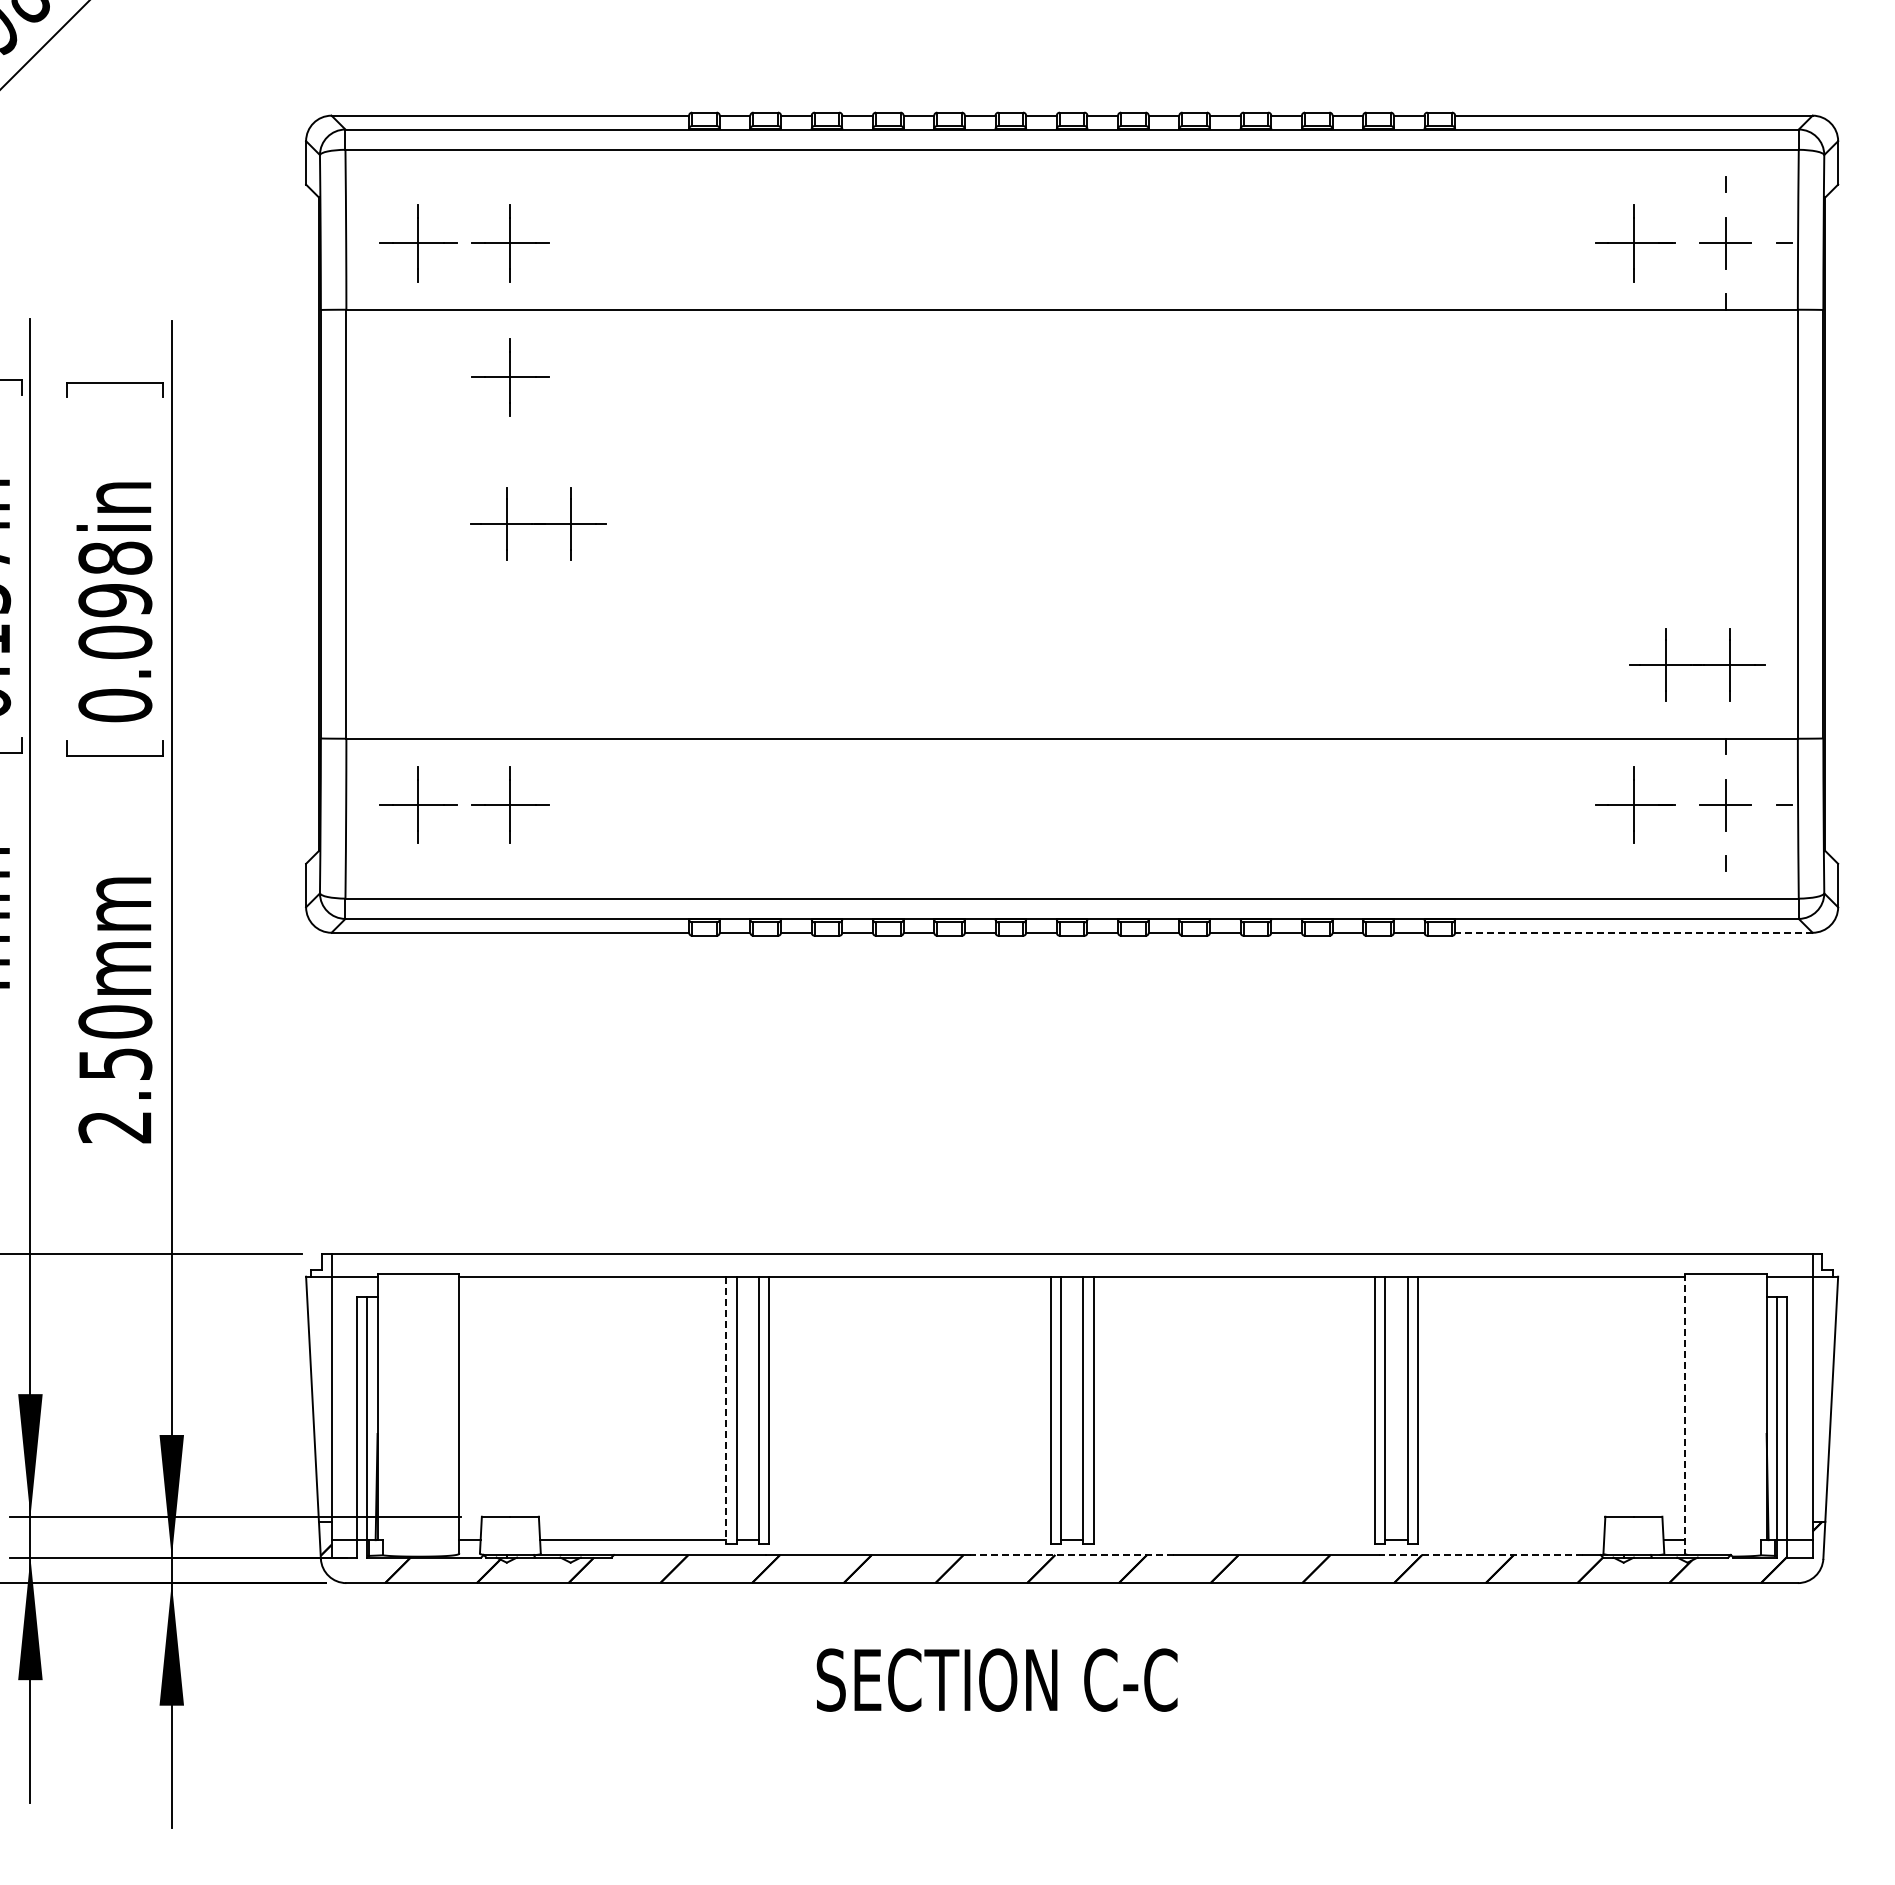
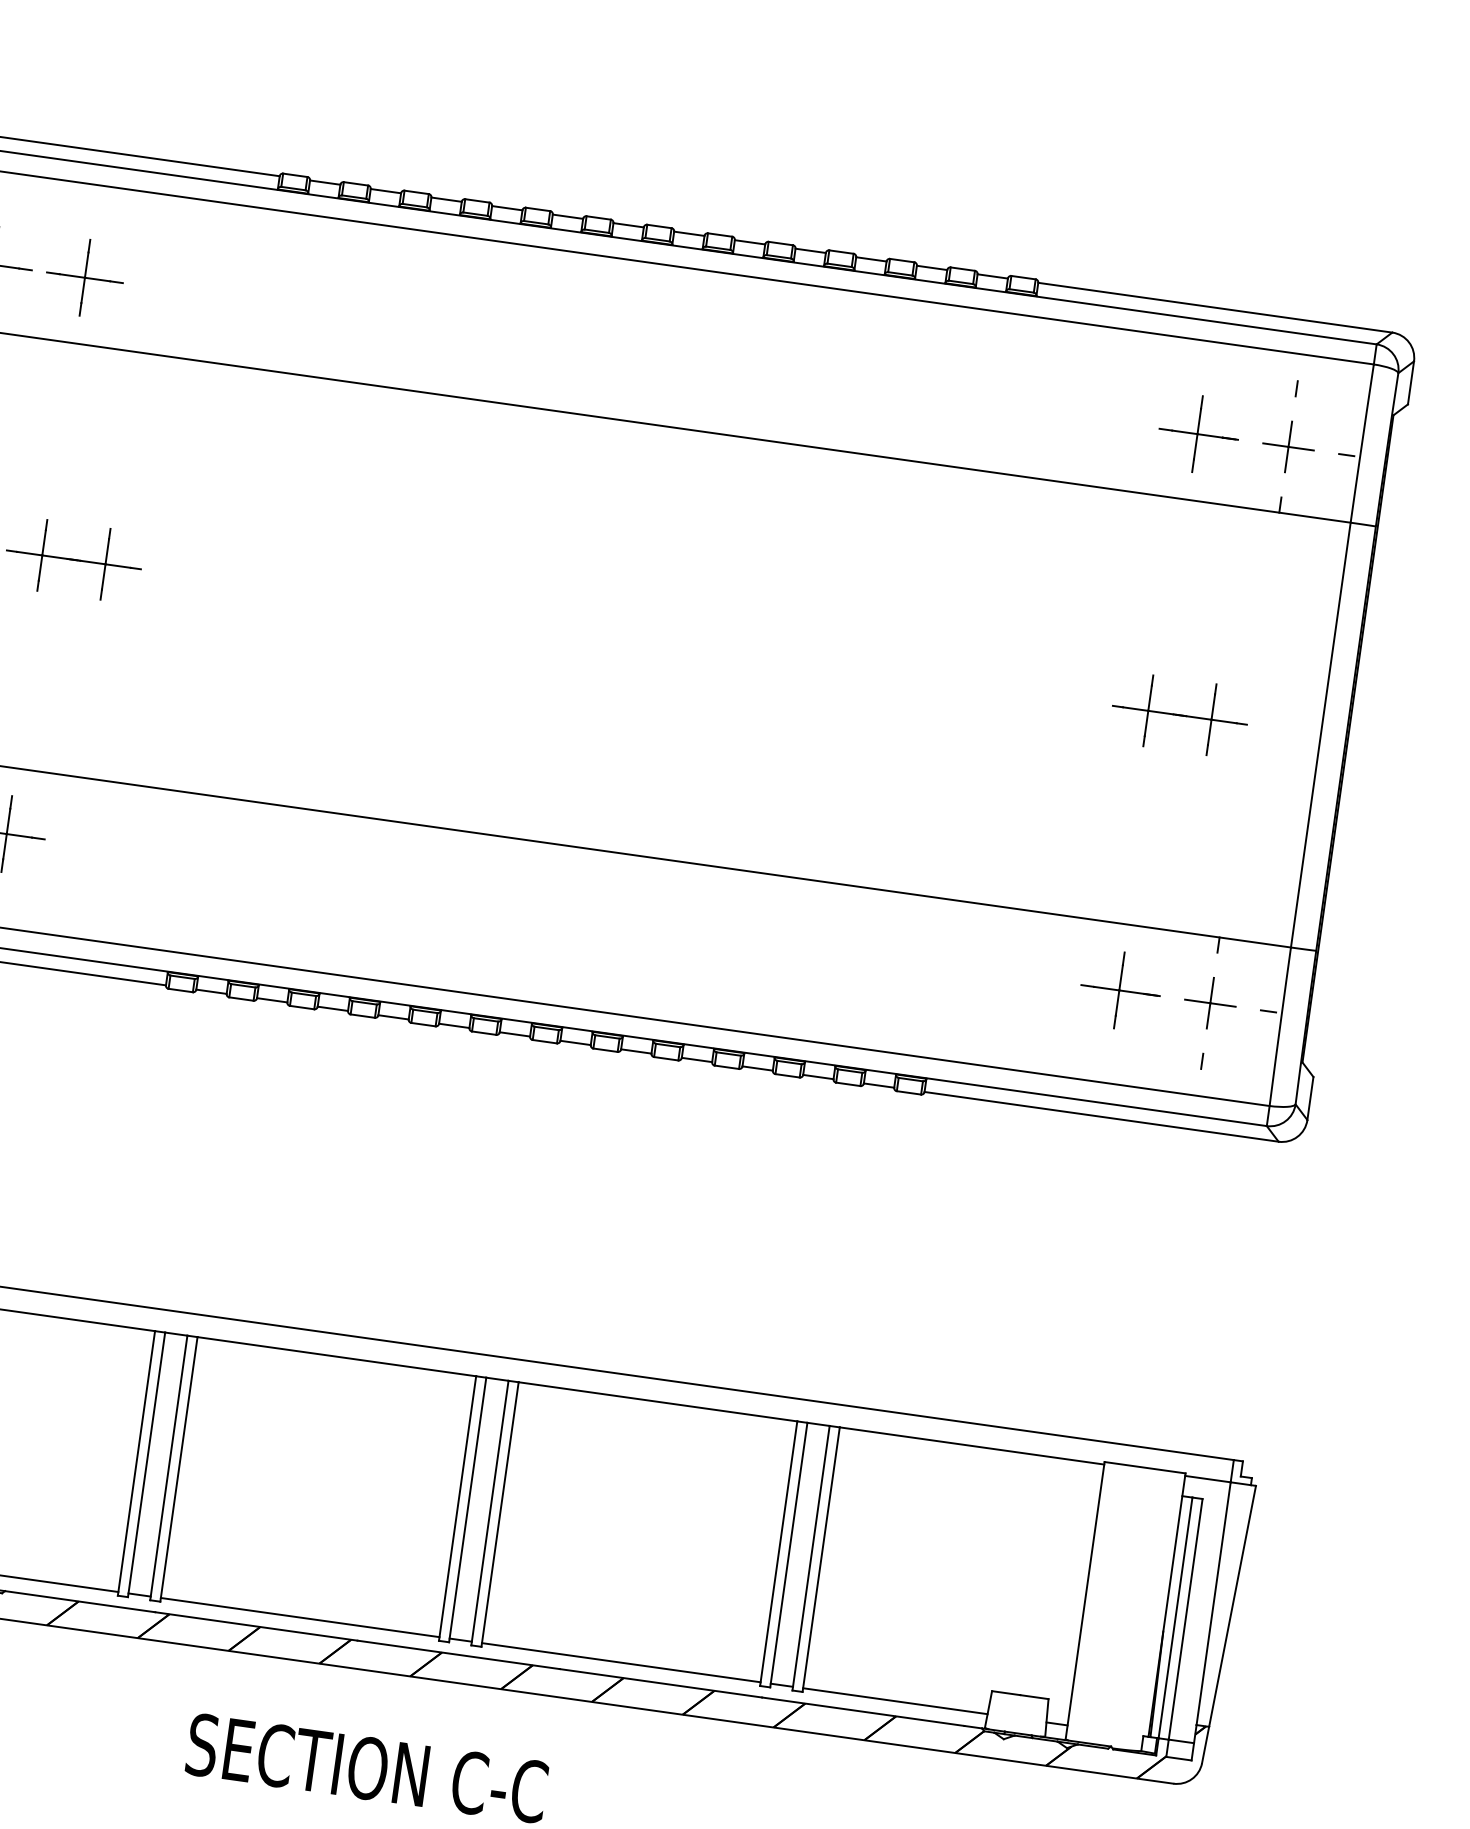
part: (510, 377) -> (66, 410), removed
part: (1697, 664) -> (1179, 714), moved
line: (1633, 932) -> (1101, 1116), dashed -> solid
line: (726, 1410) -> (136, 1463), dashed -> solid
line: (1684, 1413) -> (1084, 1599), dashed -> solid
line: (909, 1540) -> (299, 1617), added
line: (1233, 1540) -> (620, 1662), added
line: (1510, 1540) -> (894, 1701), added
line: (1071, 1555) -> (458, 1655), dashed -> solid
line: (1480, 1555) -> (863, 1712), dashed -> solid

